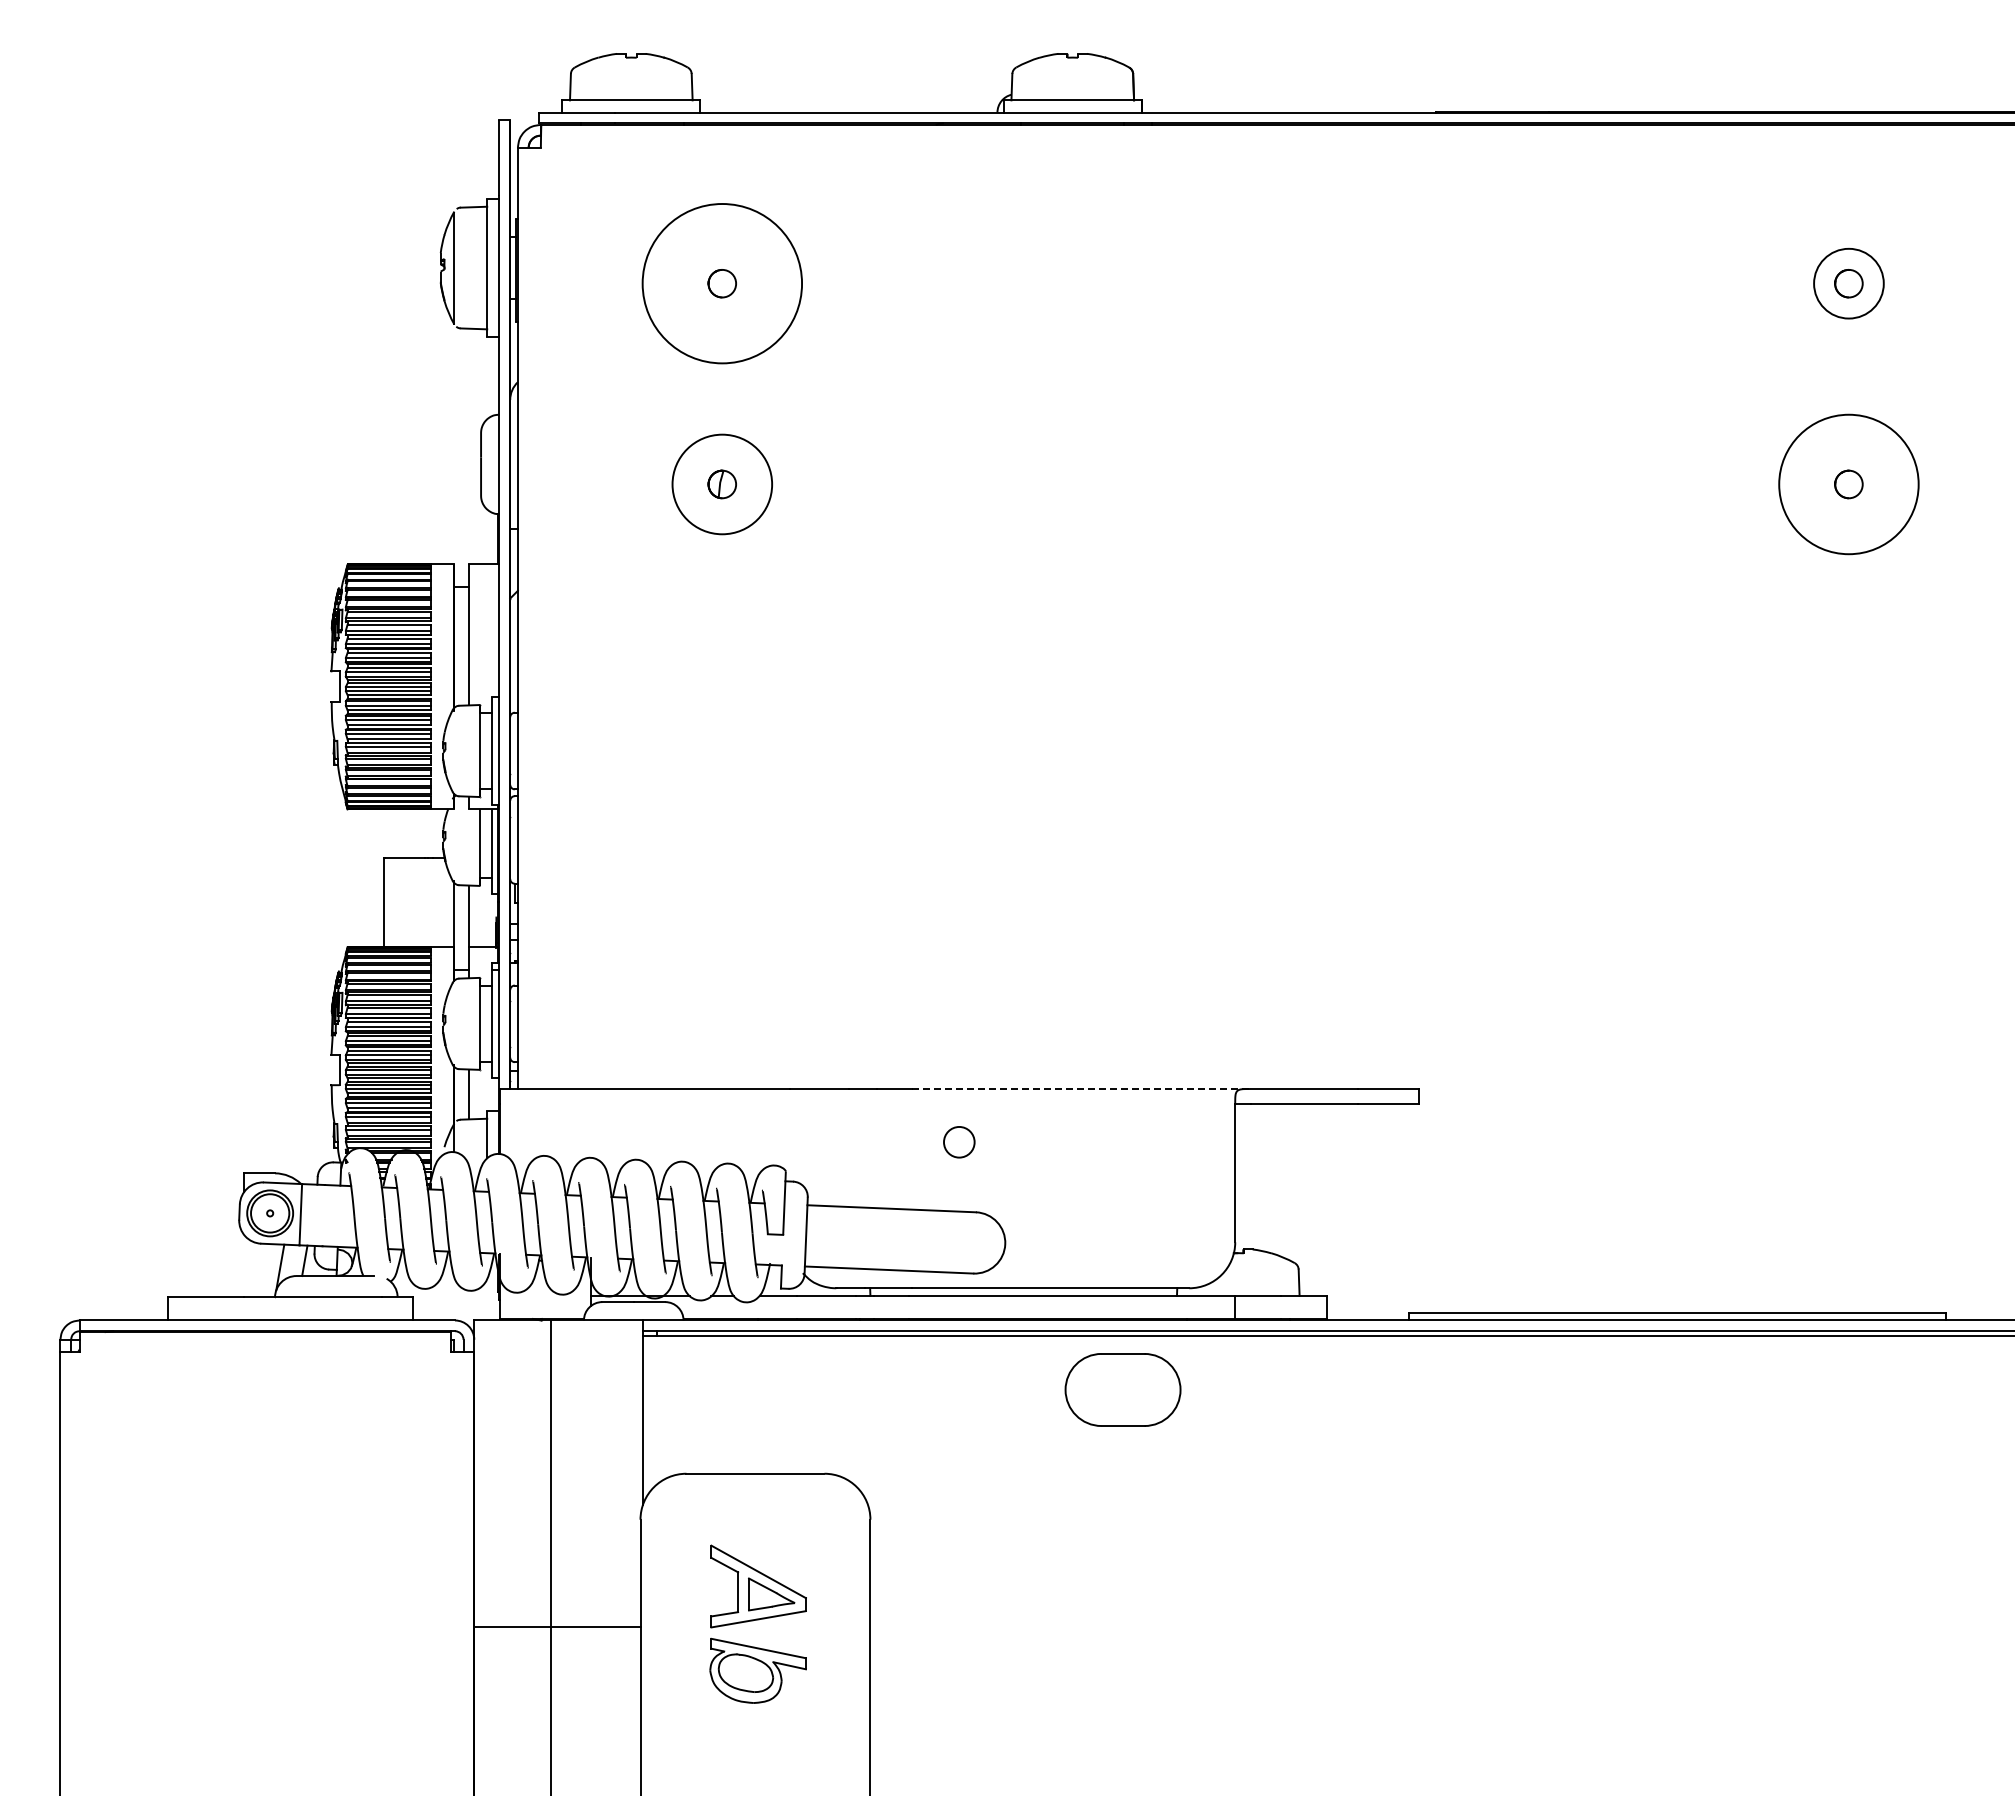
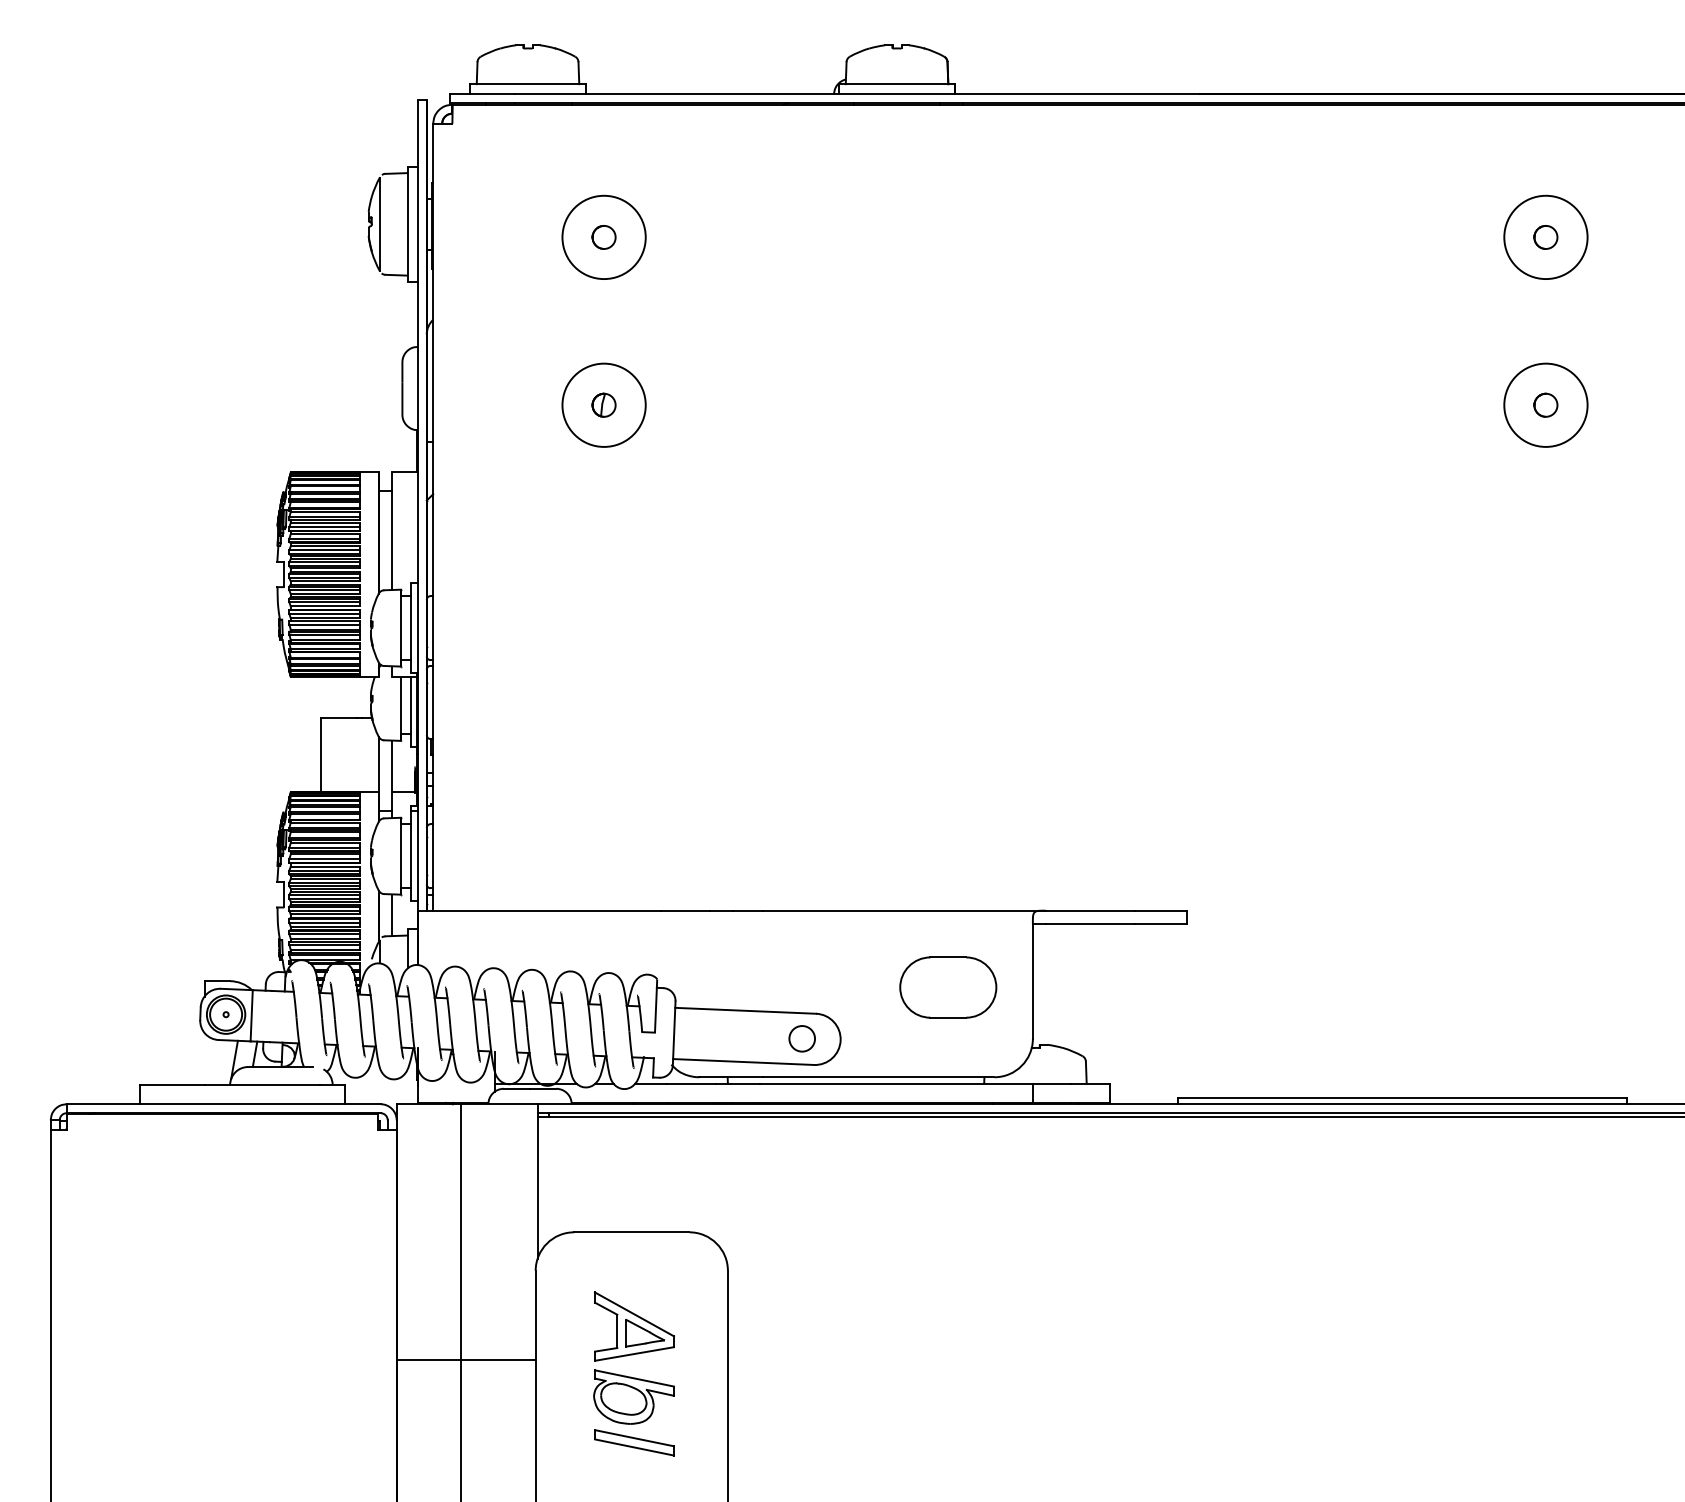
circle: (722, 283) -> (604, 237), size x0.62
circle: (1848, 283) -> (1545, 237), size x1.43
circle: (1848, 484) -> (1545, 405), size x0.71
line: (1081, 1089) -> (904, 911), dashed -> solid
circle: (959, 1142) -> (802, 1039), moved
part: (1122, 1389) -> (947, 987), moved
part: (758, 1725) -> (634, 1442), added

